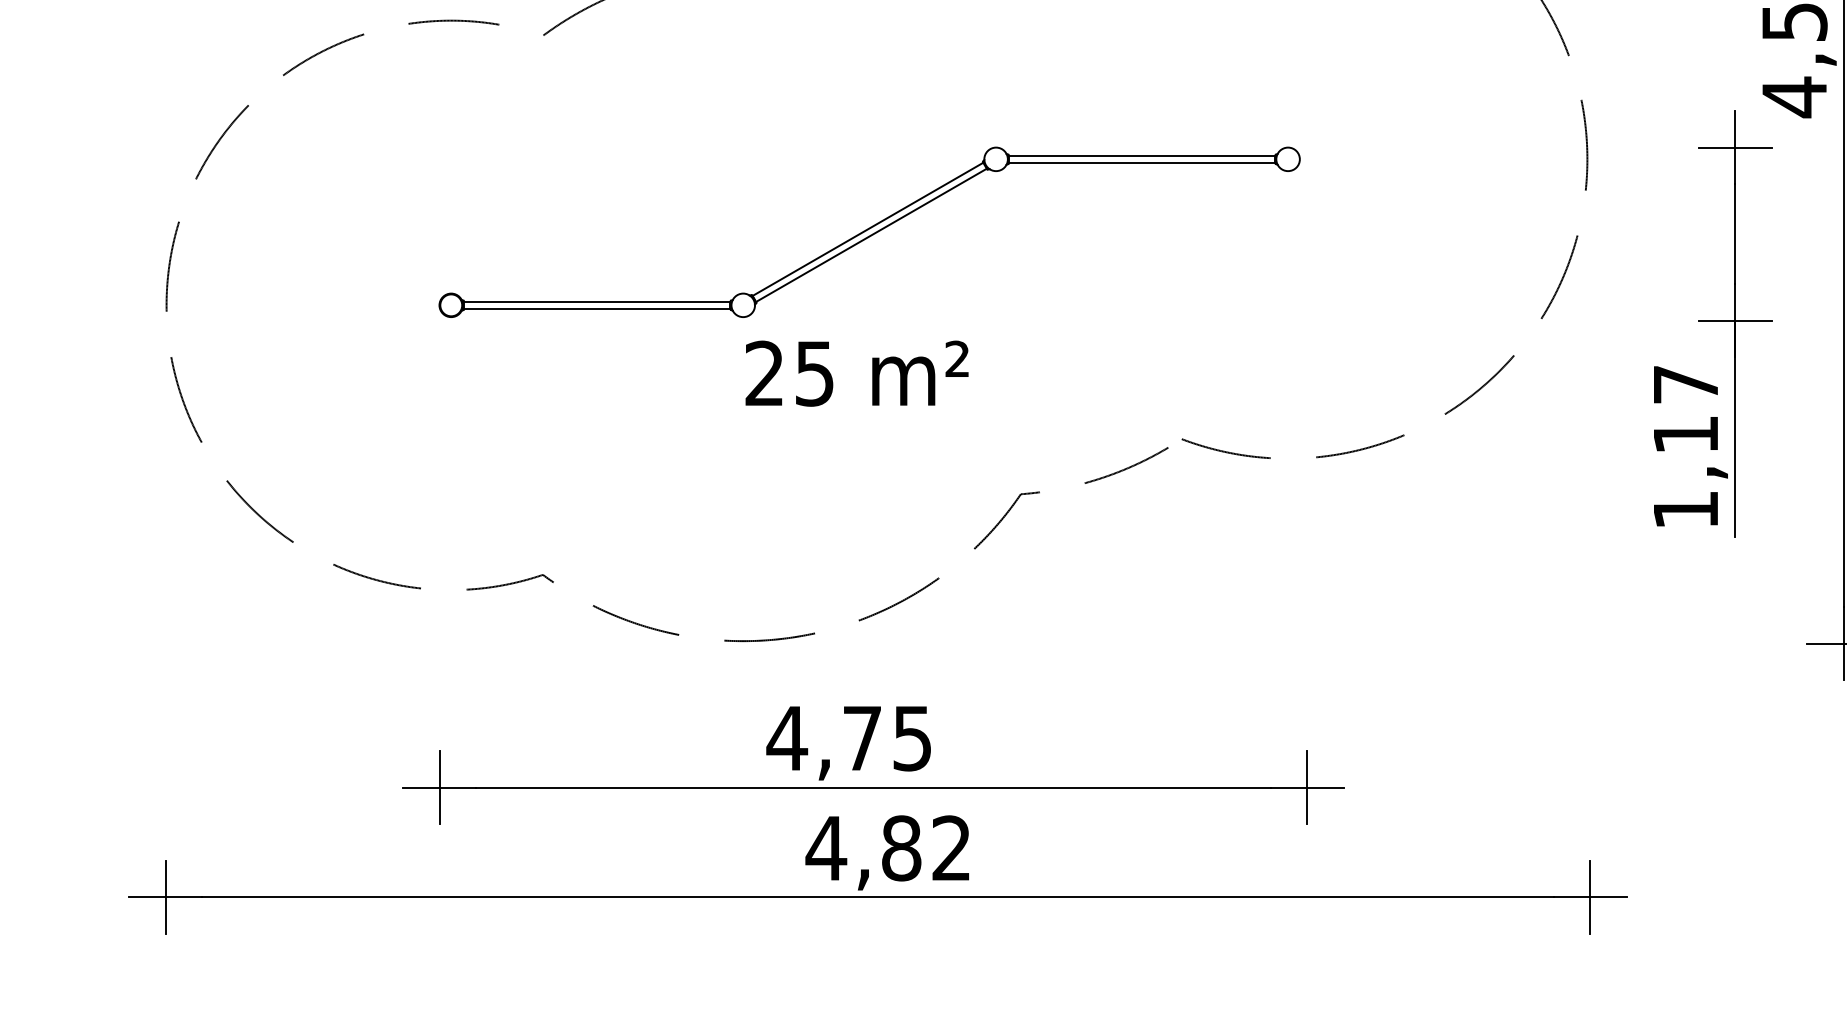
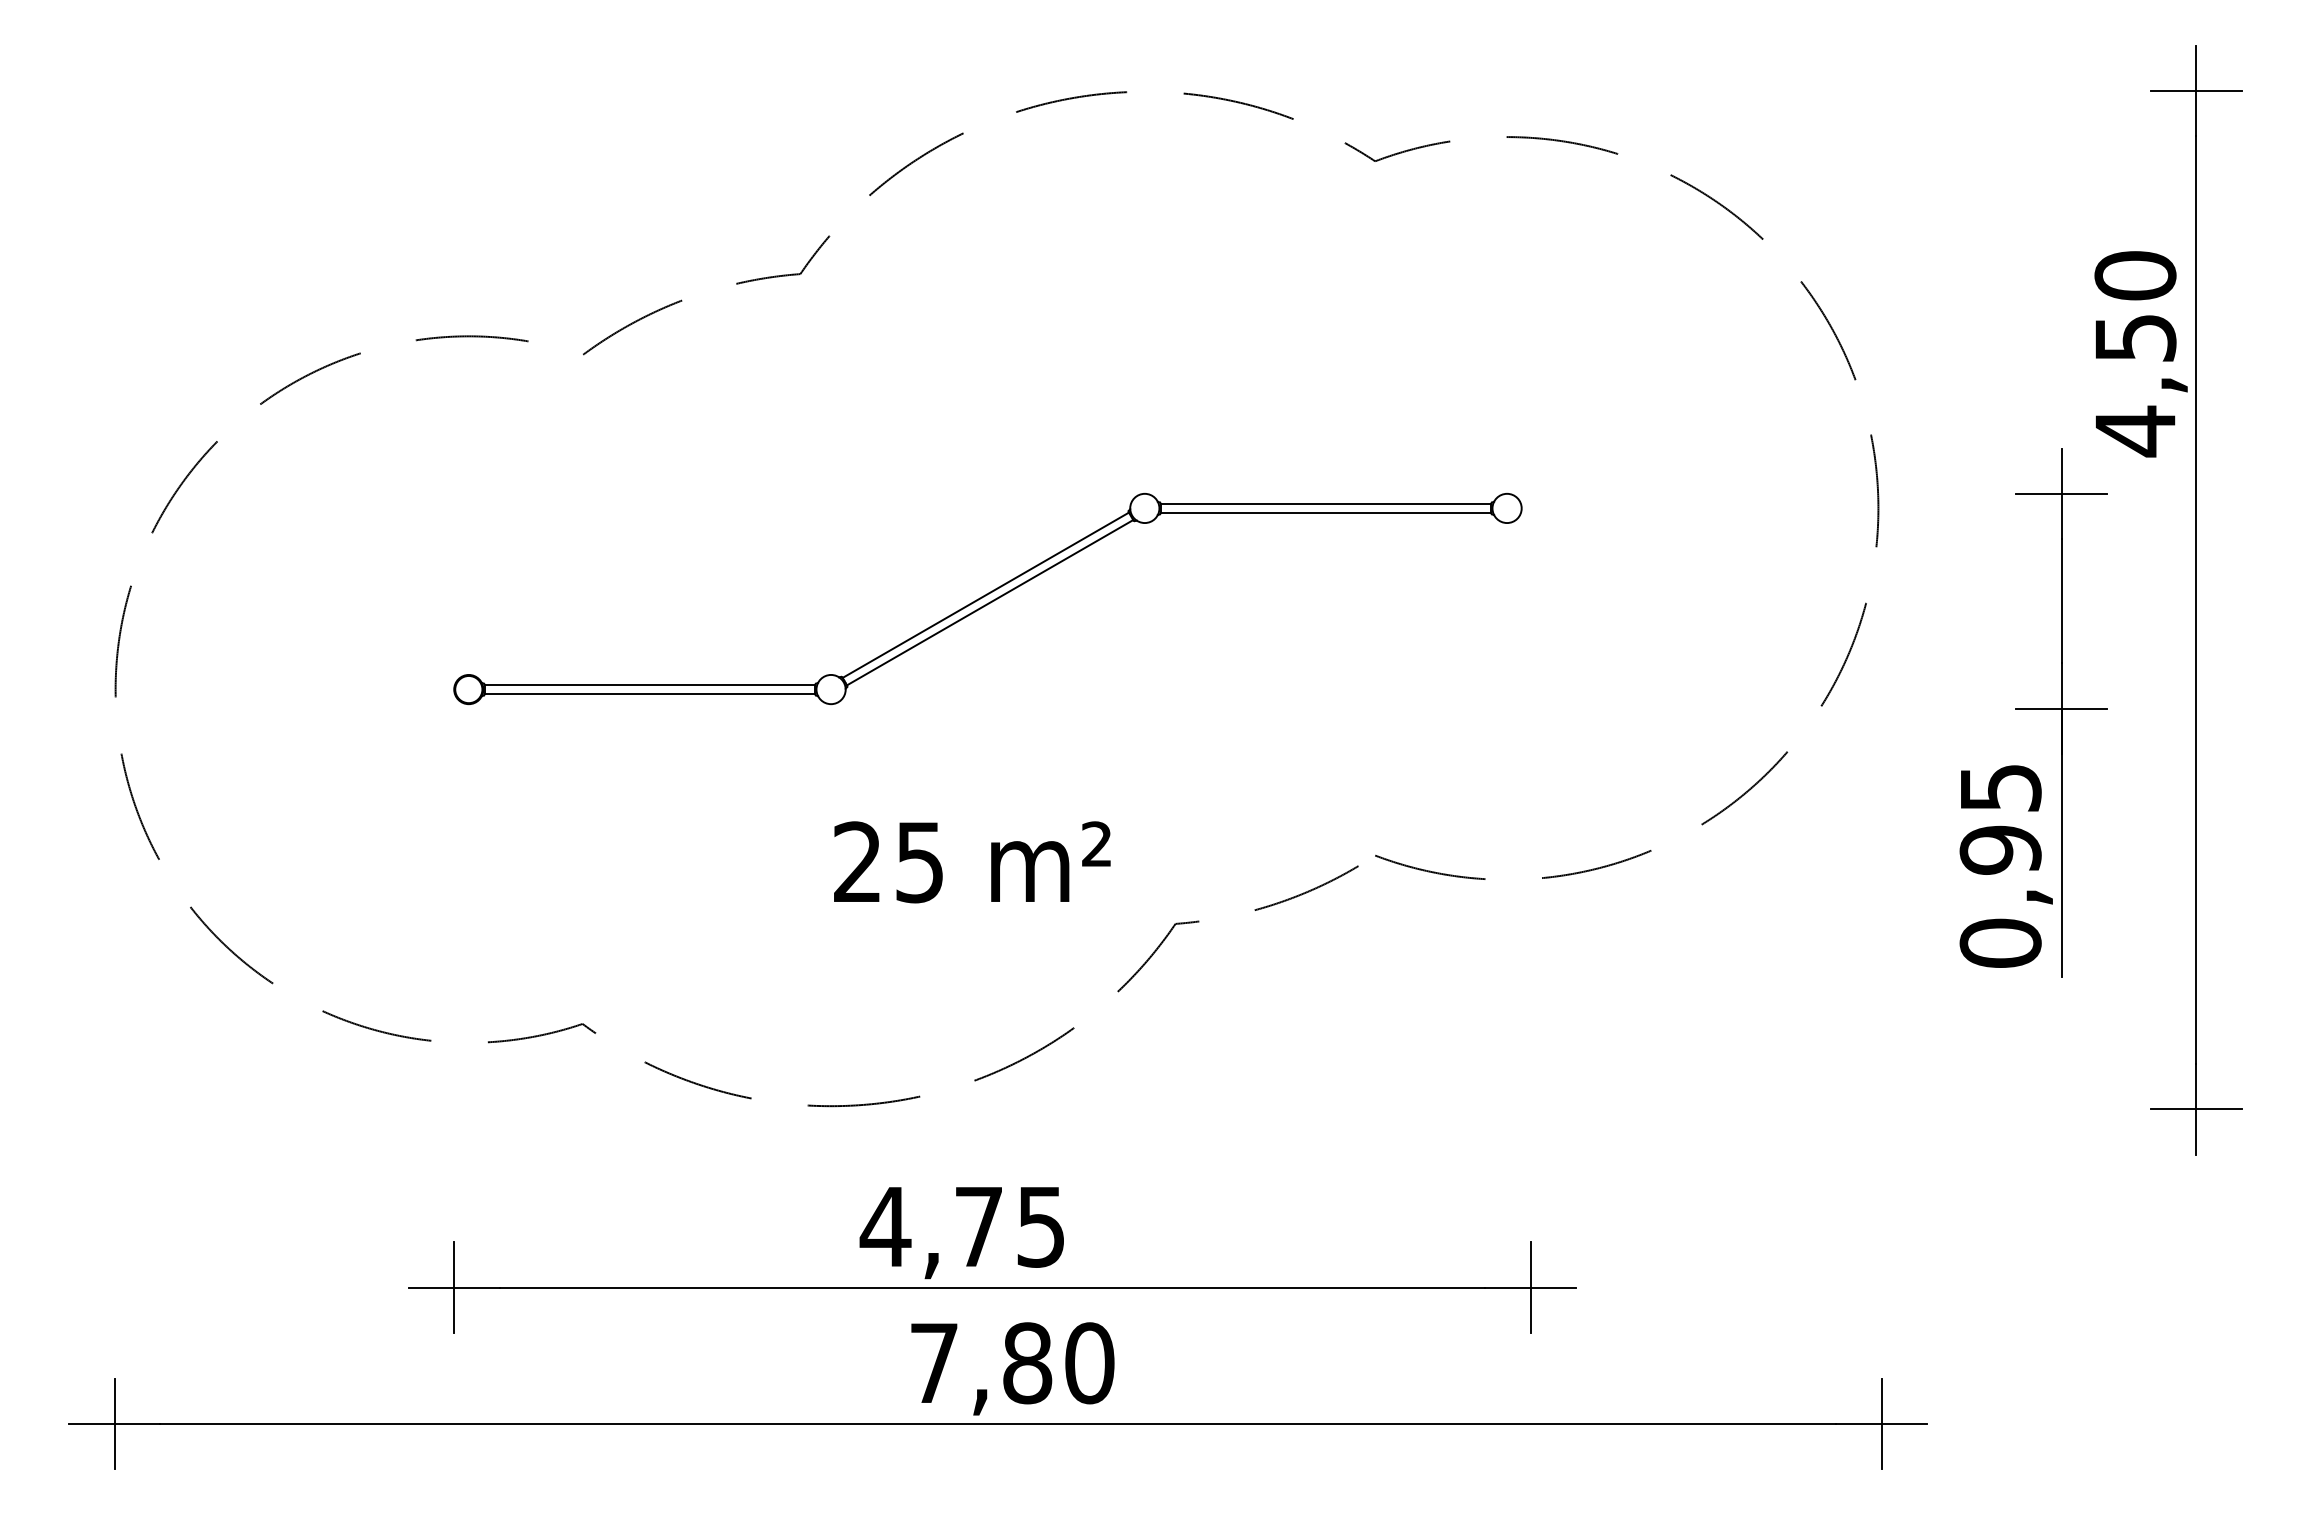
text: (857, 373) -> (972, 862), moved
text: (1685, 447) -> (2000, 866), 1,17 -> 0,95
text: (888, 848) -> (1011, 1363), 4,82 -> 7,80

